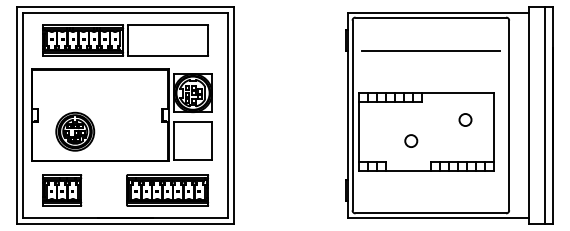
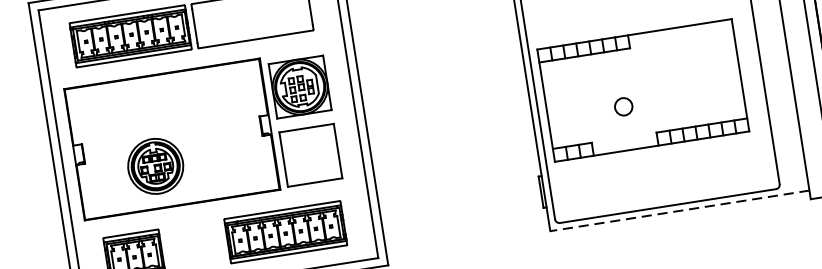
circle: (465, 119) -> (696, 63), removed
part: (75, 131) -> (156, 165), moved
line: (437, 217) -> (678, 210), solid -> dashed

